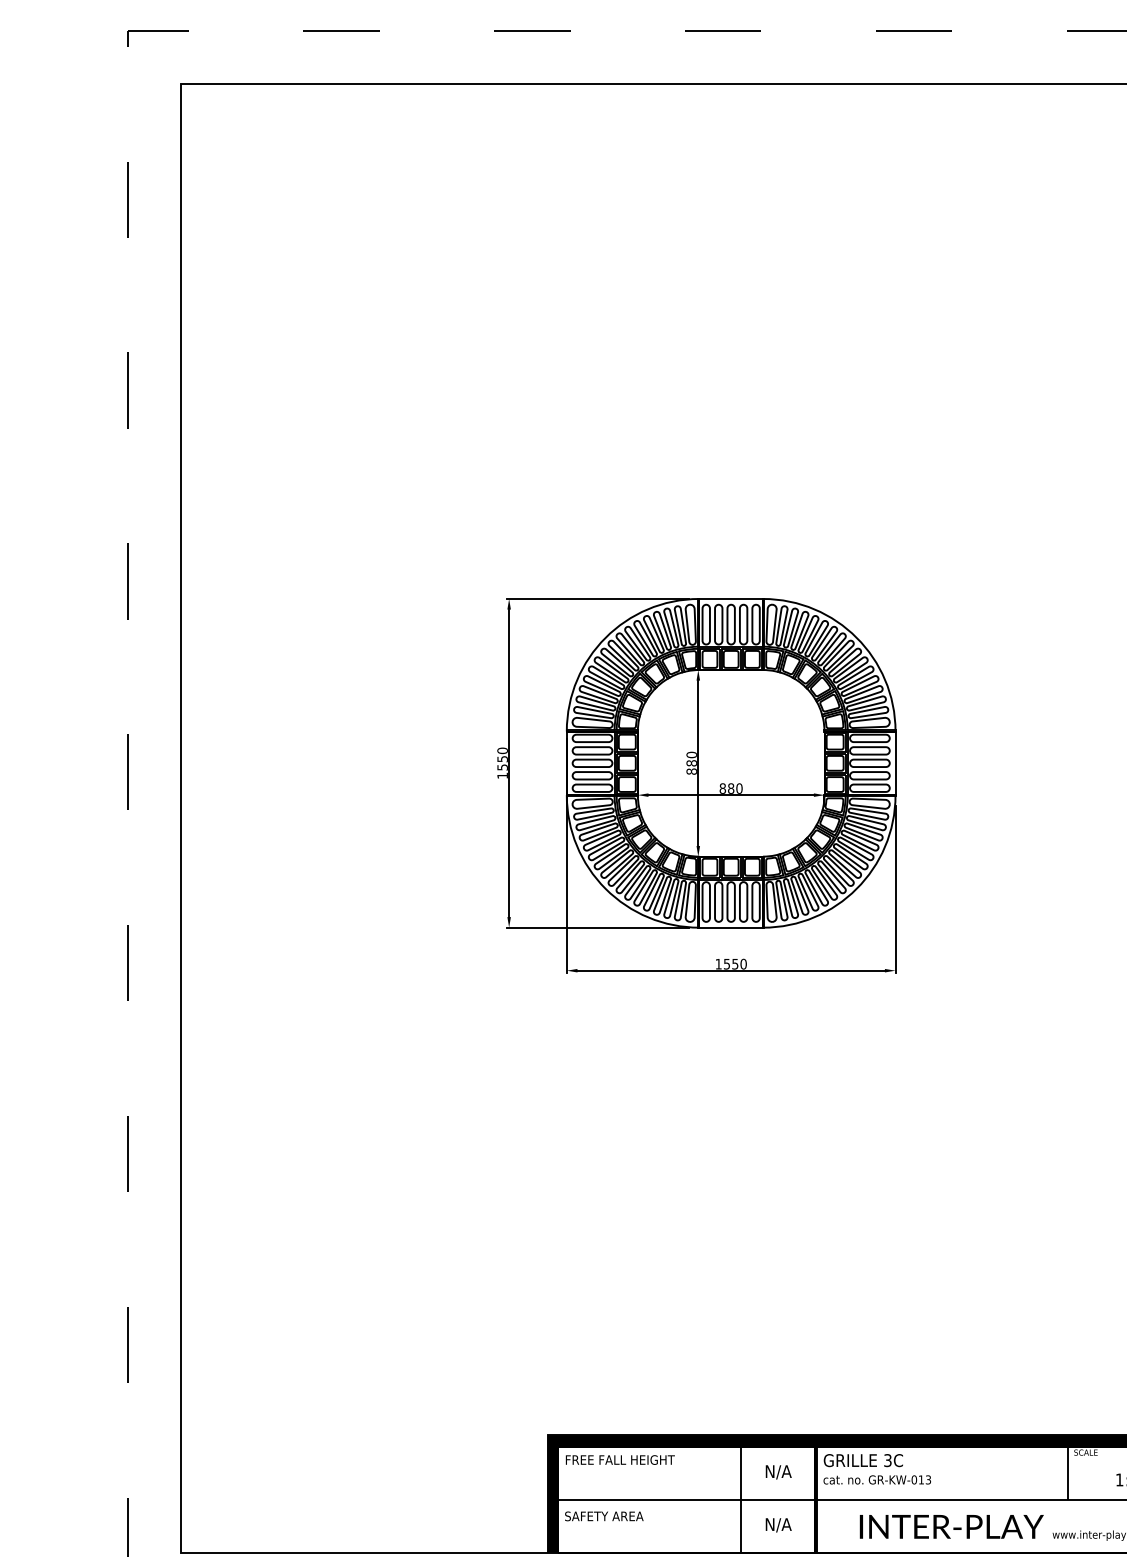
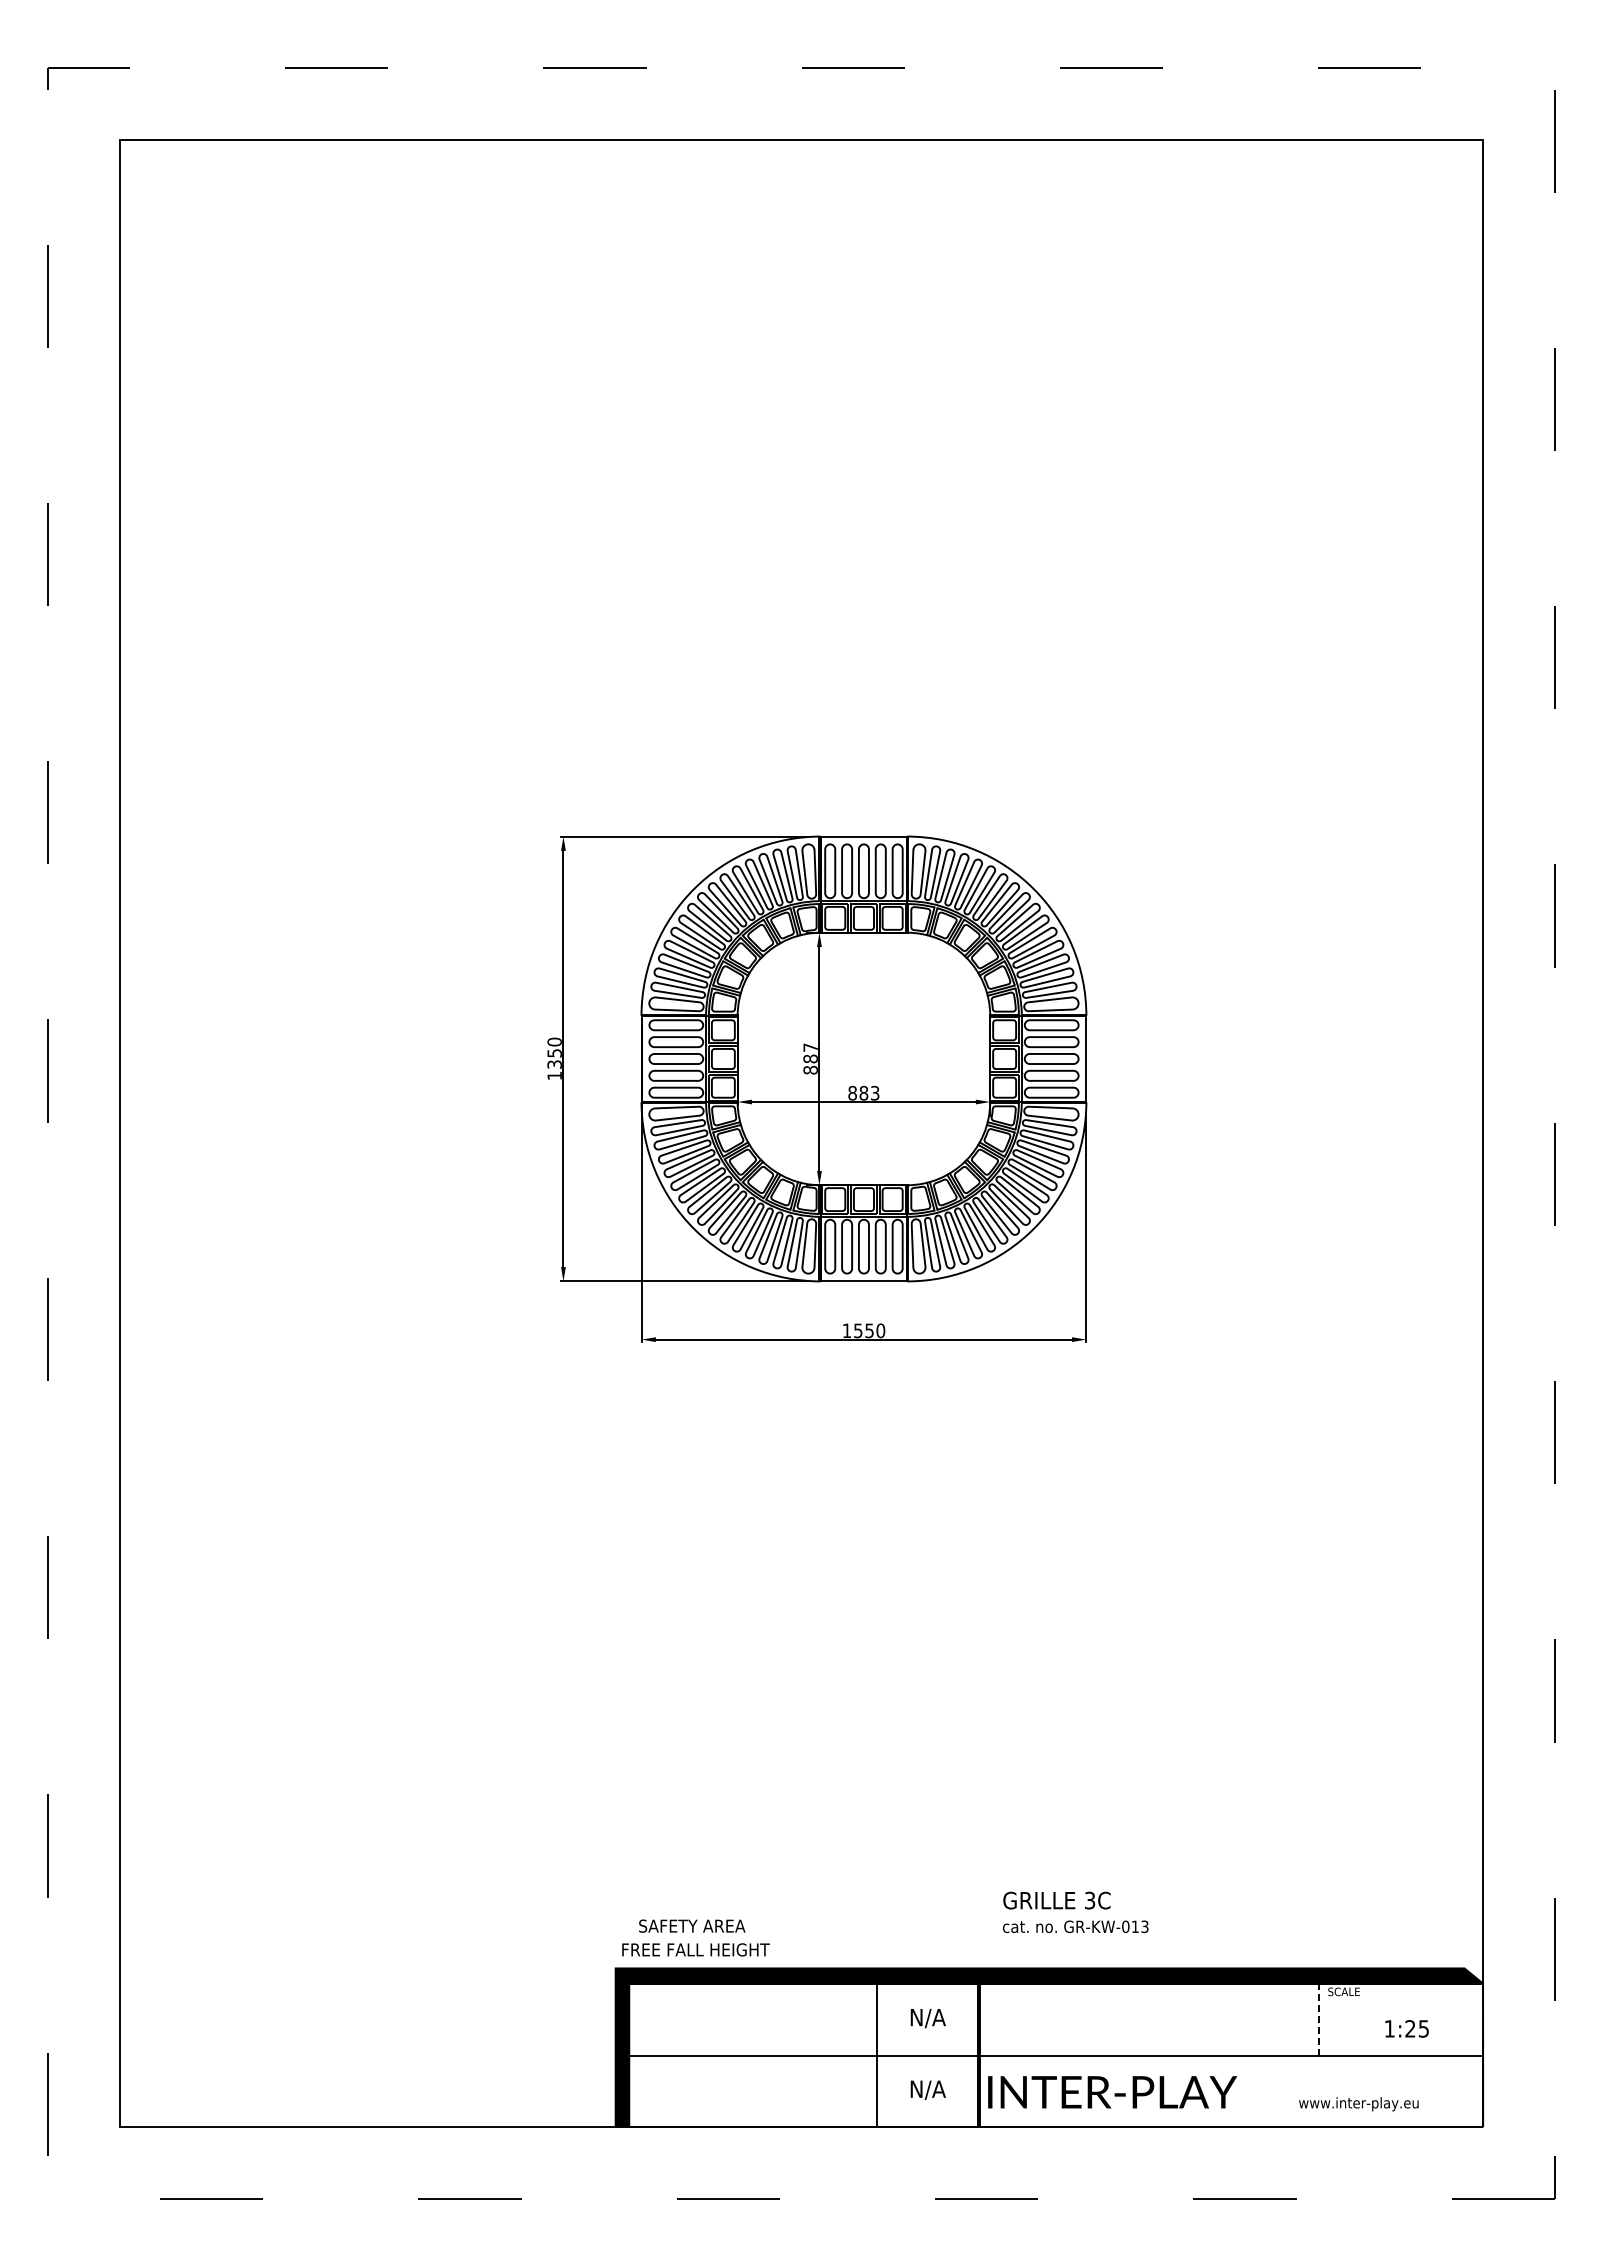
text: (691, 754) -> (810, 1047), 880 -> 887
text: (502, 767) -> (554, 1064), 1550 -> 1350
text: (738, 788) -> (874, 1093), 880 -> 883
text: (620, 1459) -> (695, 1949), moved
text: (877, 1469) -> (1075, 1912), moved
line: (1067, 1473) -> (1319, 2019), solid -> dashed
text: (604, 1515) -> (692, 1925), moved
text: (951, 1526) -> (1112, 2092), moved

